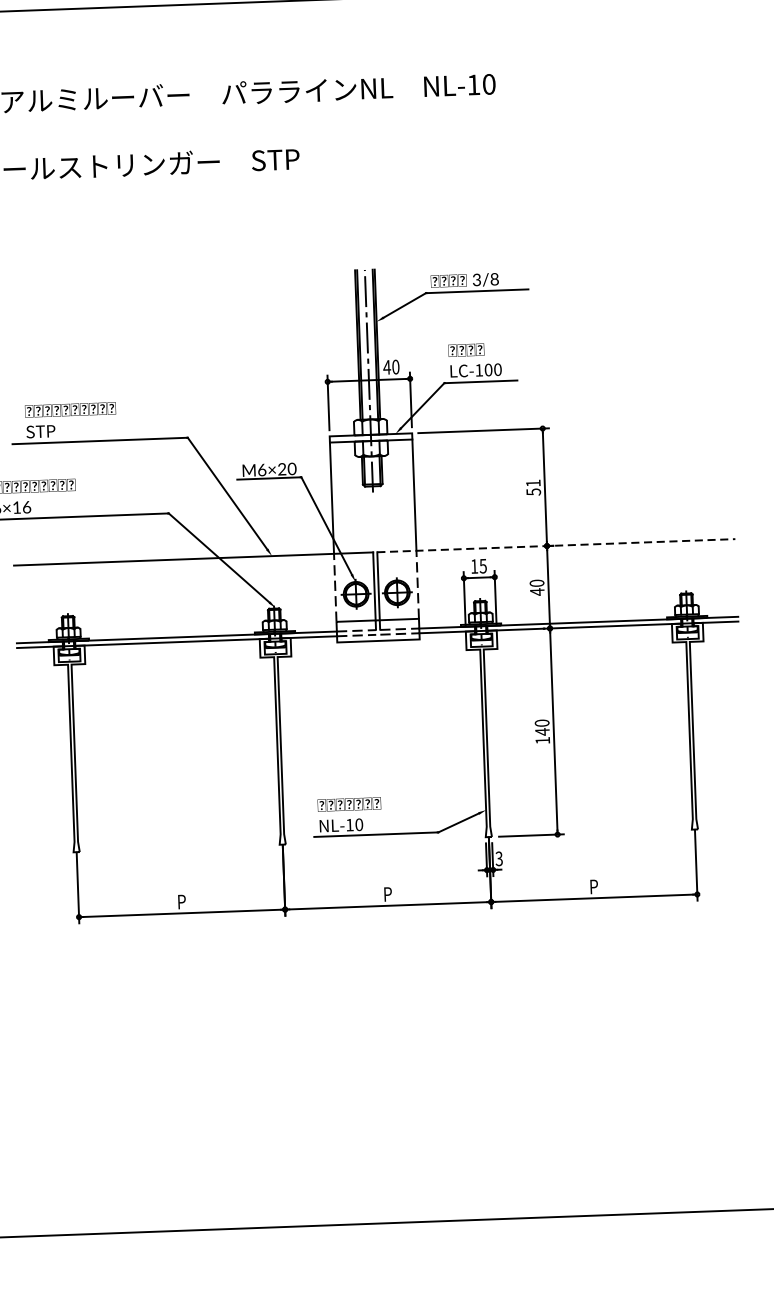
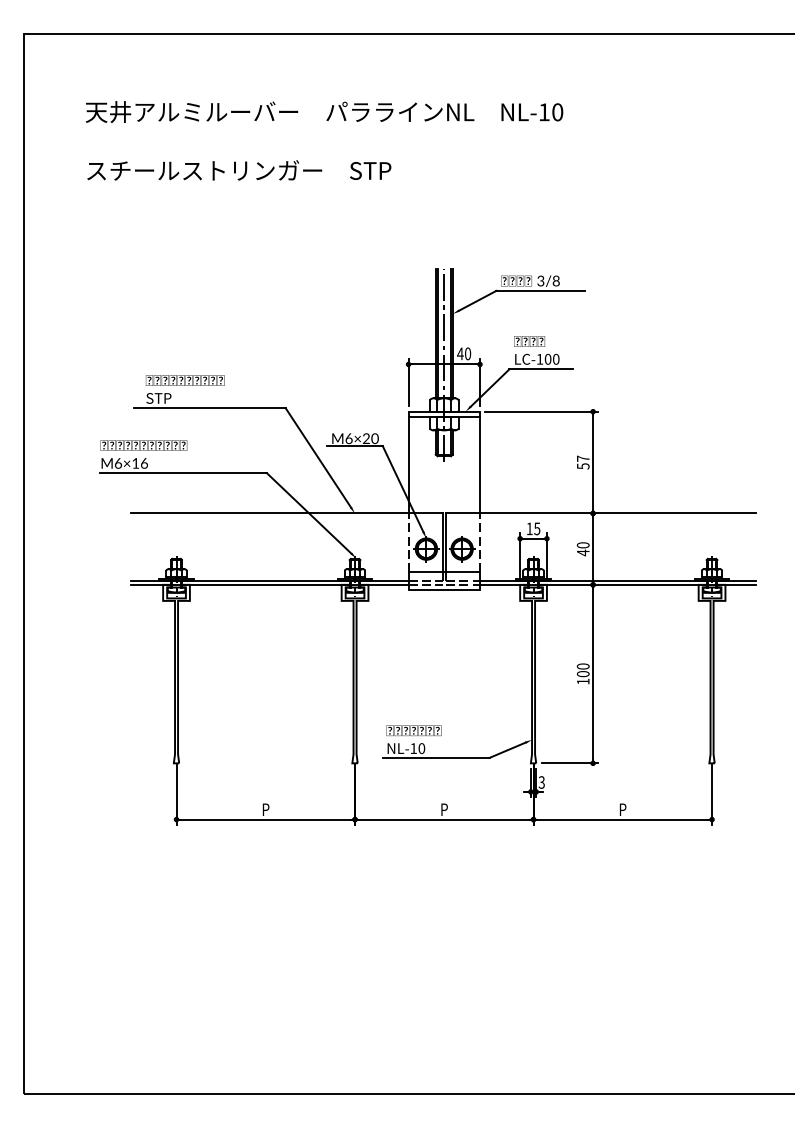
text: (533, 483) -> (583, 458), 51 -> 57
line: (556, 545) -> (601, 513), dashed -> solid
text: (541, 731) -> (582, 673), 140 -> 100

